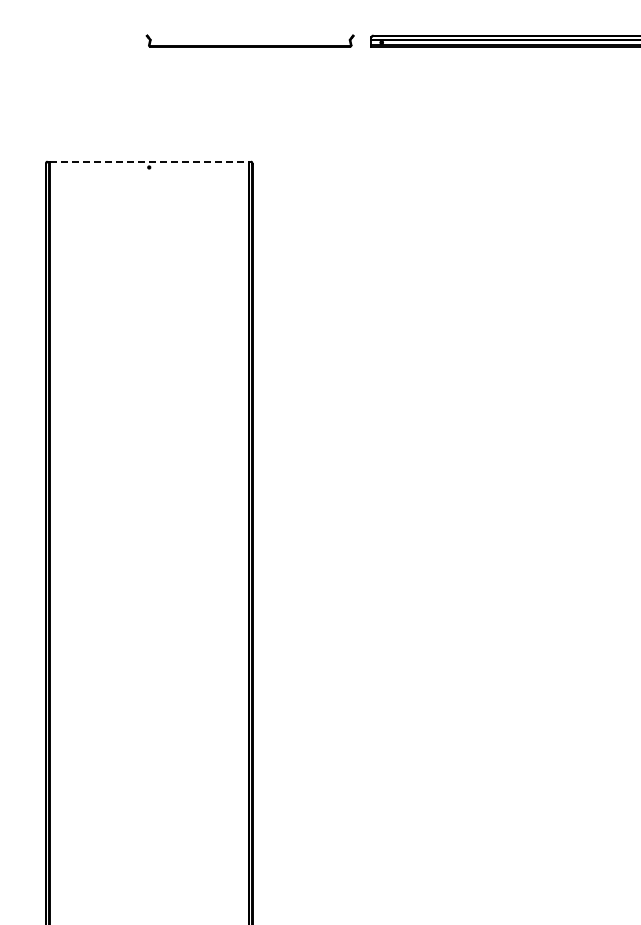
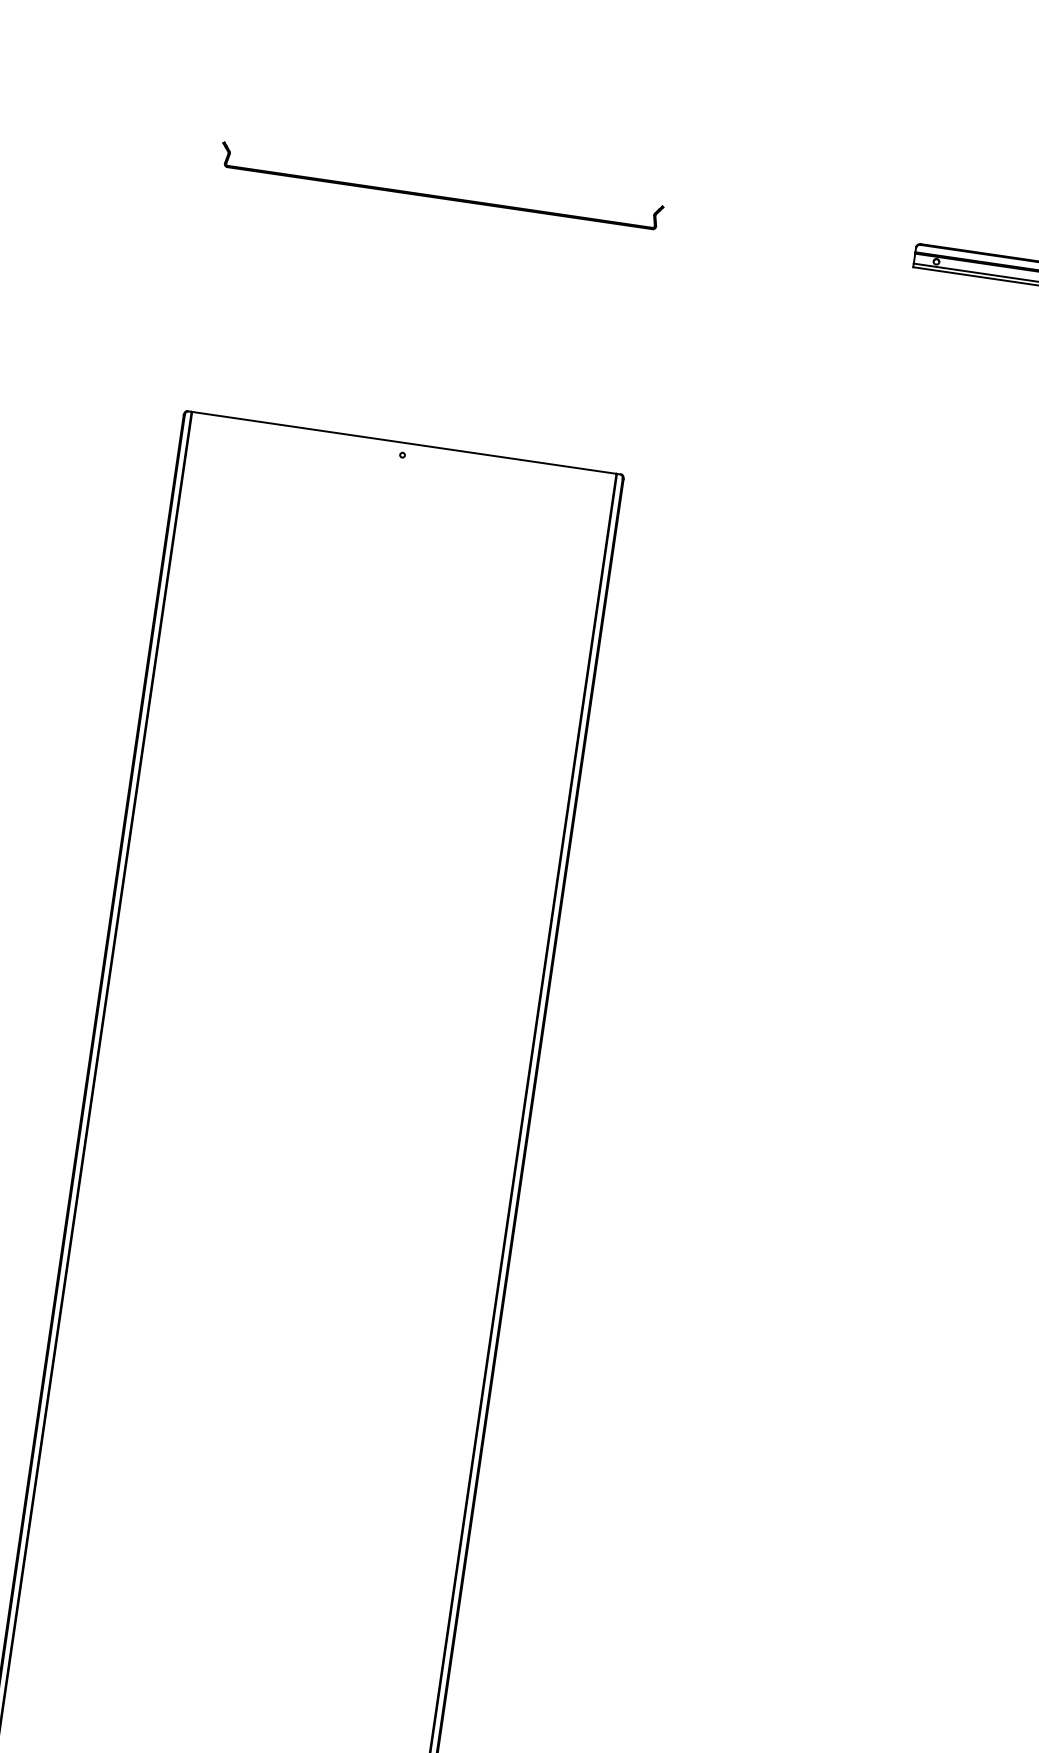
part: (249, 40) -> (440, 184), moved
line: (149, 161) -> (404, 442), dashed -> solid

